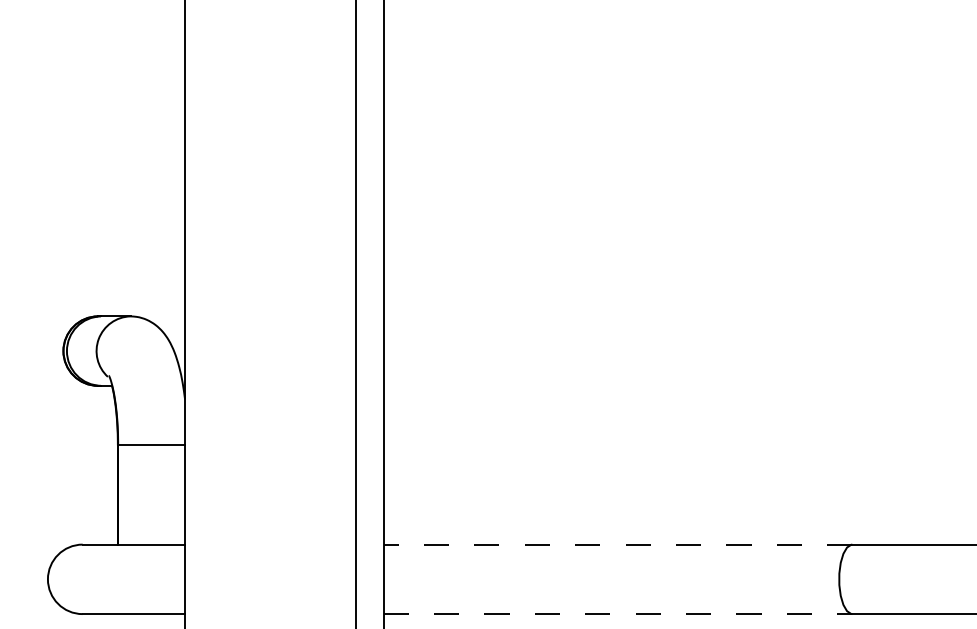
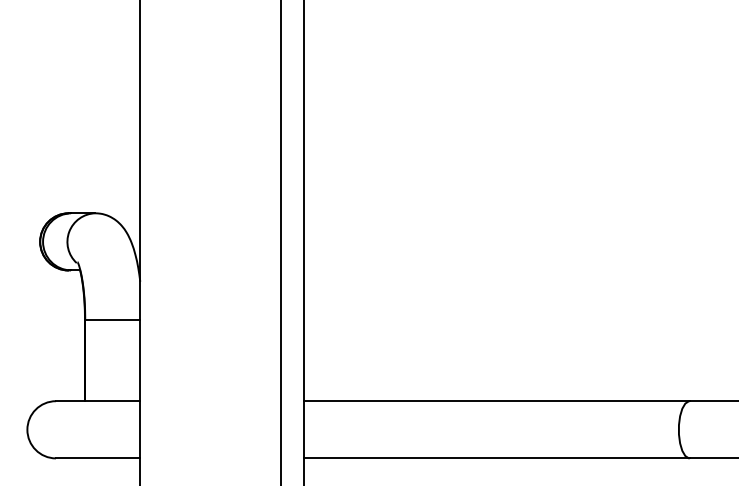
line: (617, 544) -> (496, 401), dashed -> solid
line: (618, 614) -> (497, 458), dashed -> solid

